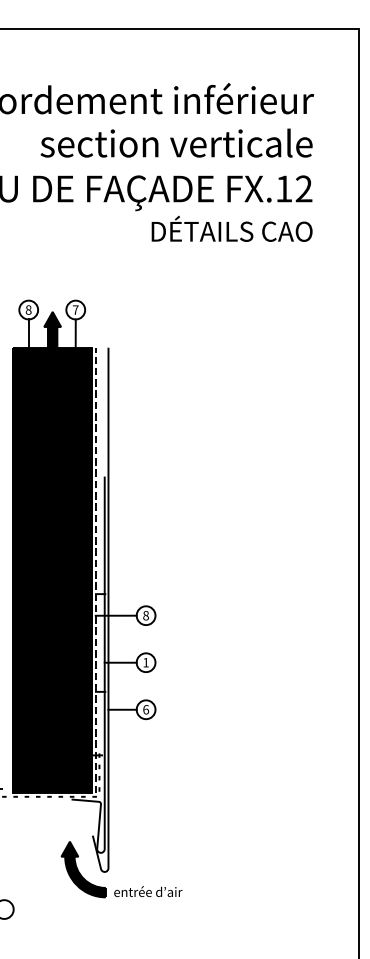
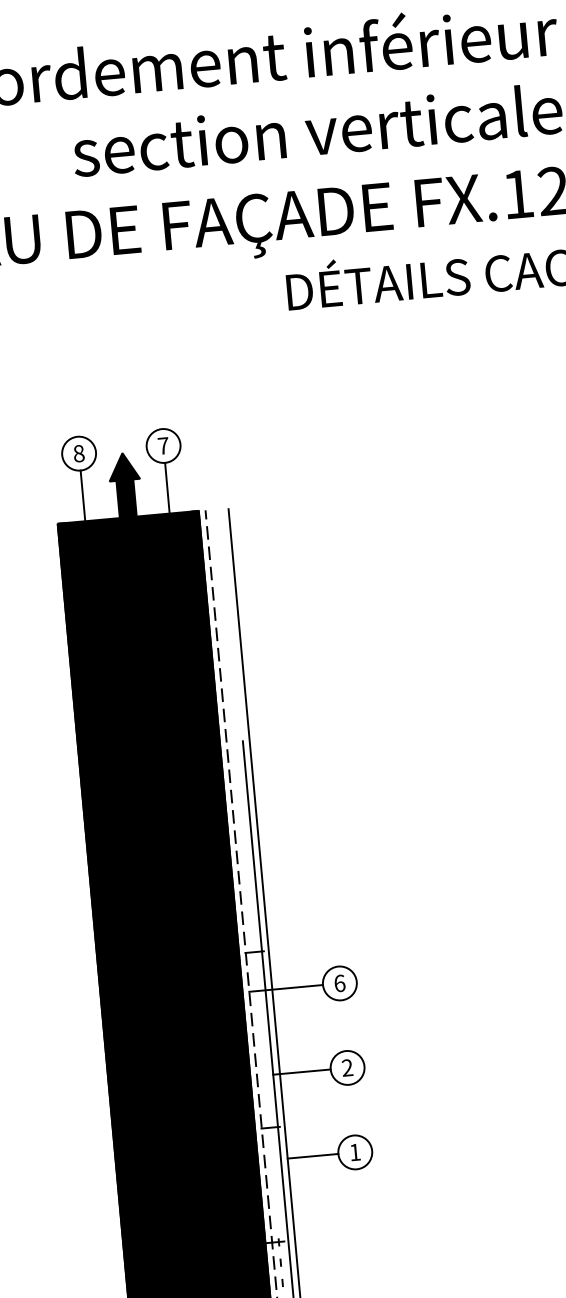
text: (145, 615) -> (338, 983), 8 -> 6
text: (145, 662) -> (346, 1067), 1 -> 2
text: (146, 709) -> (355, 1151), 6 -> 1

